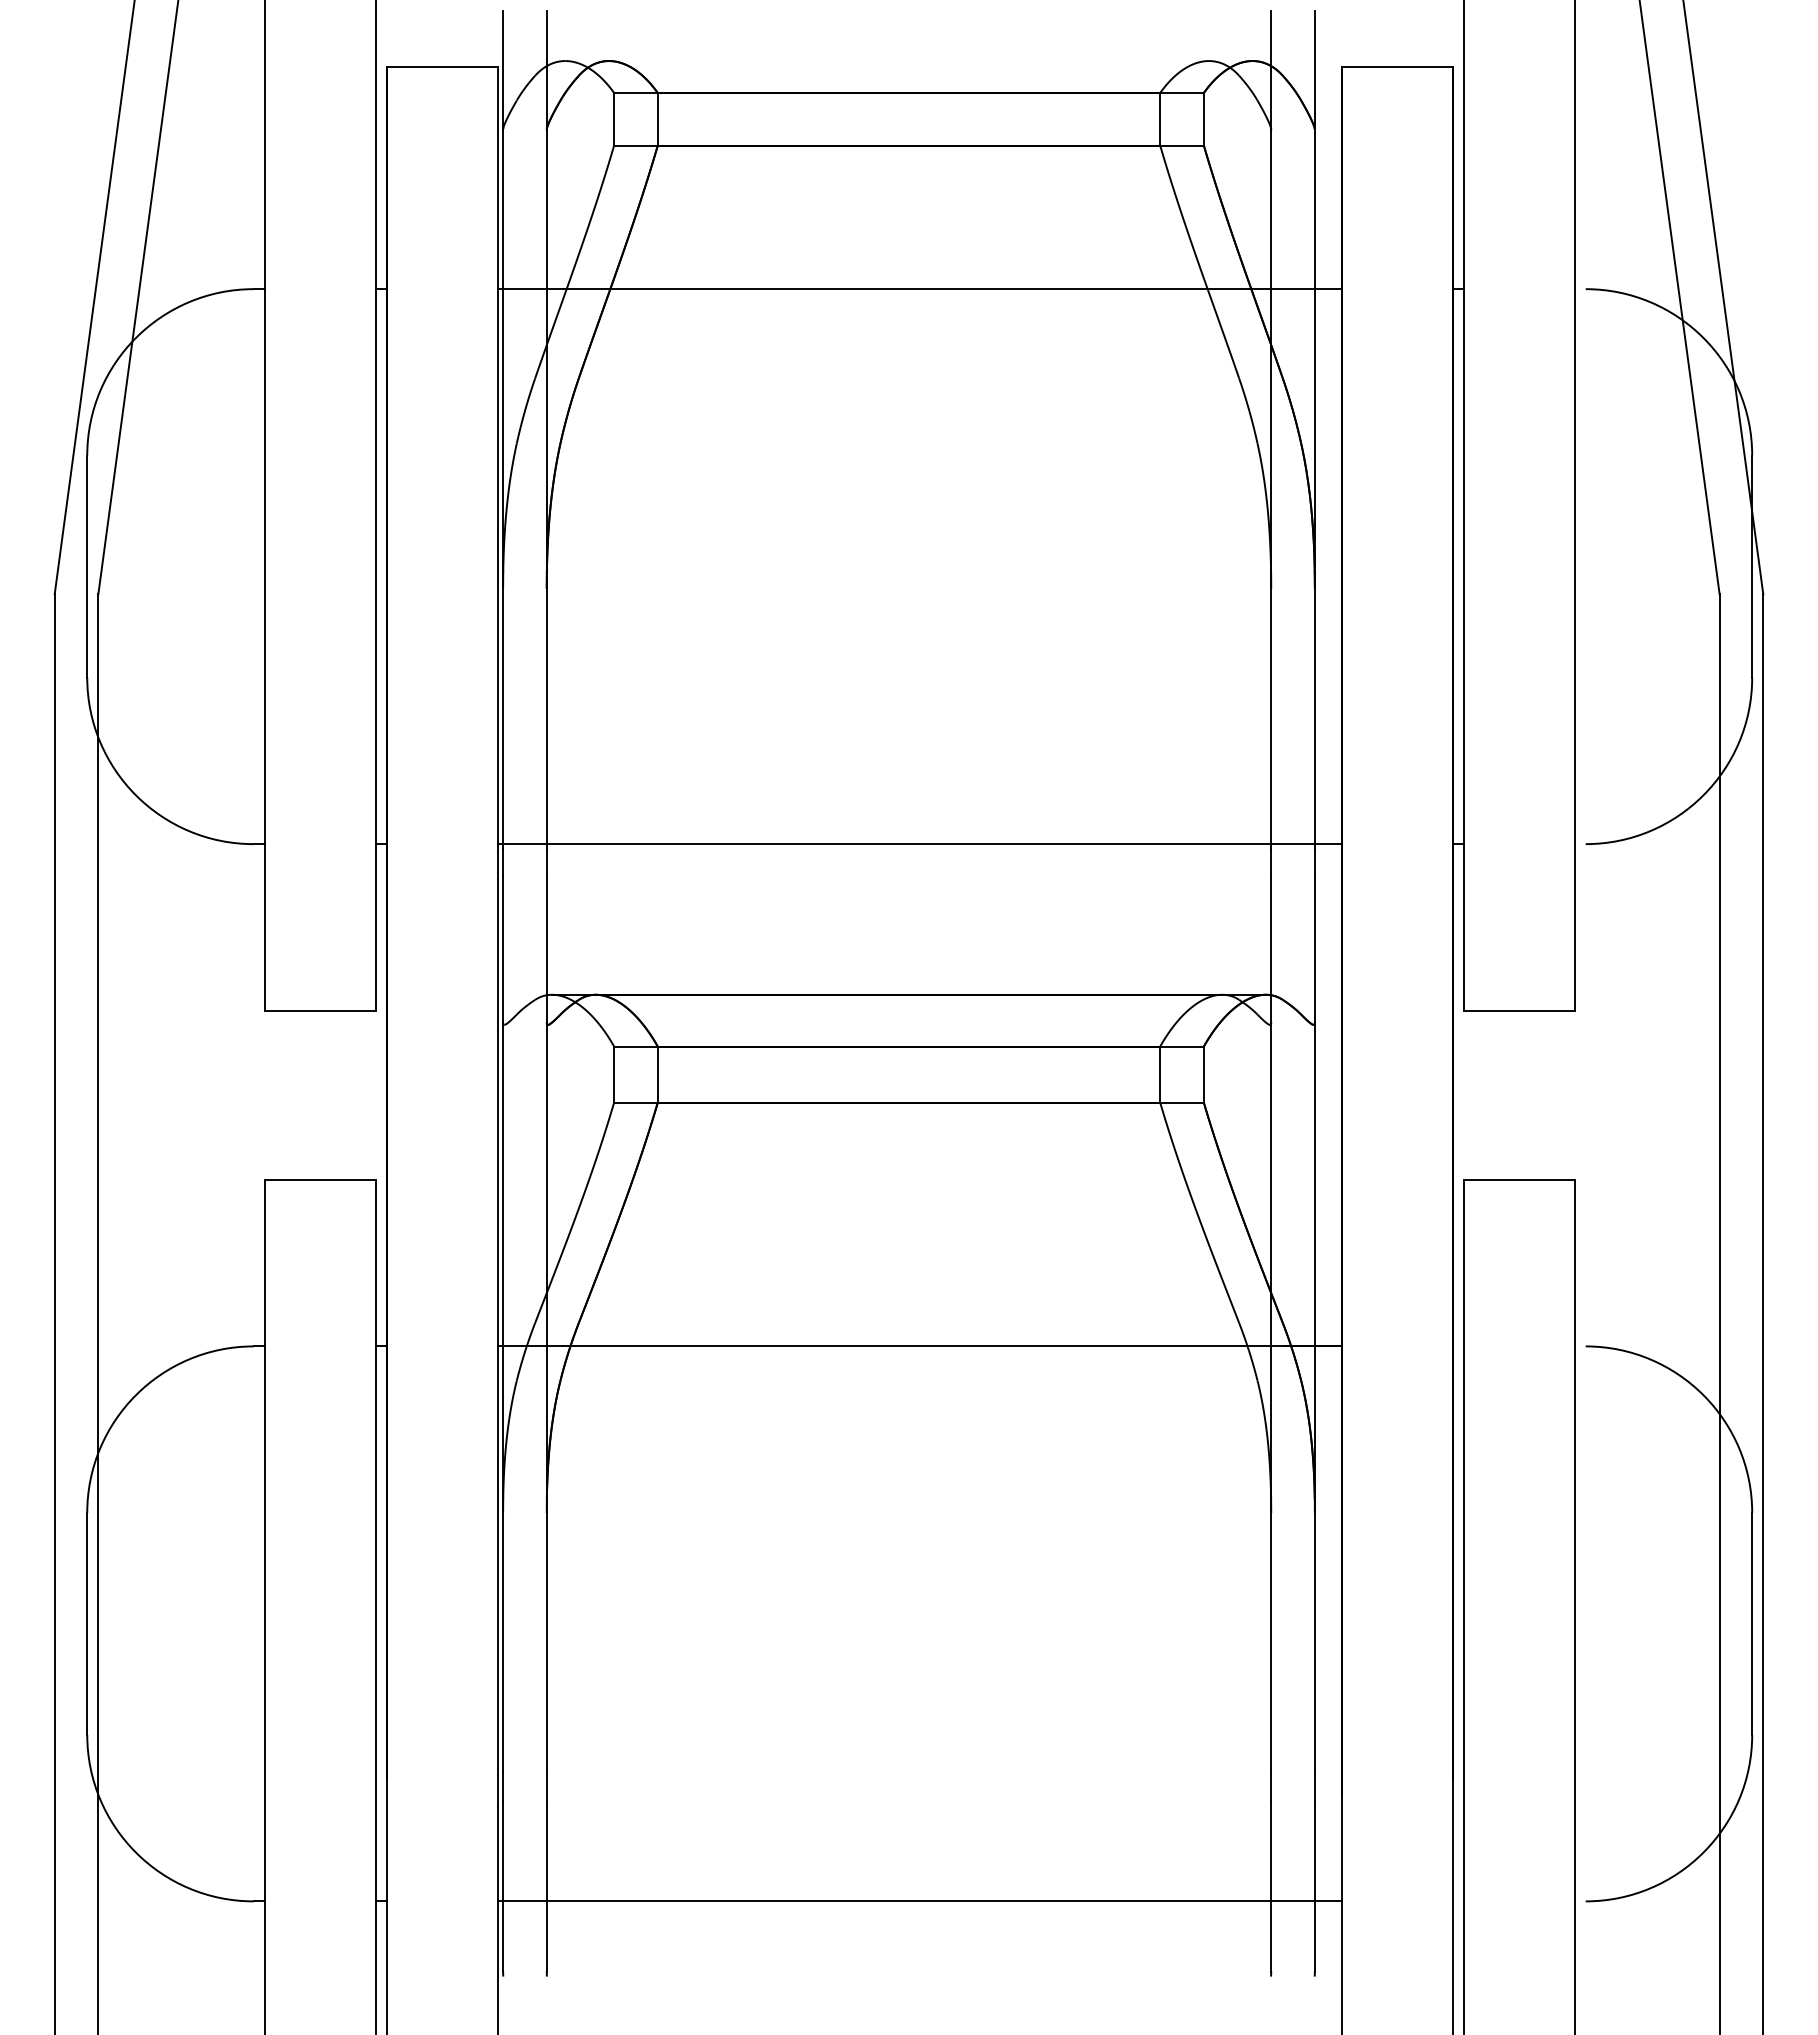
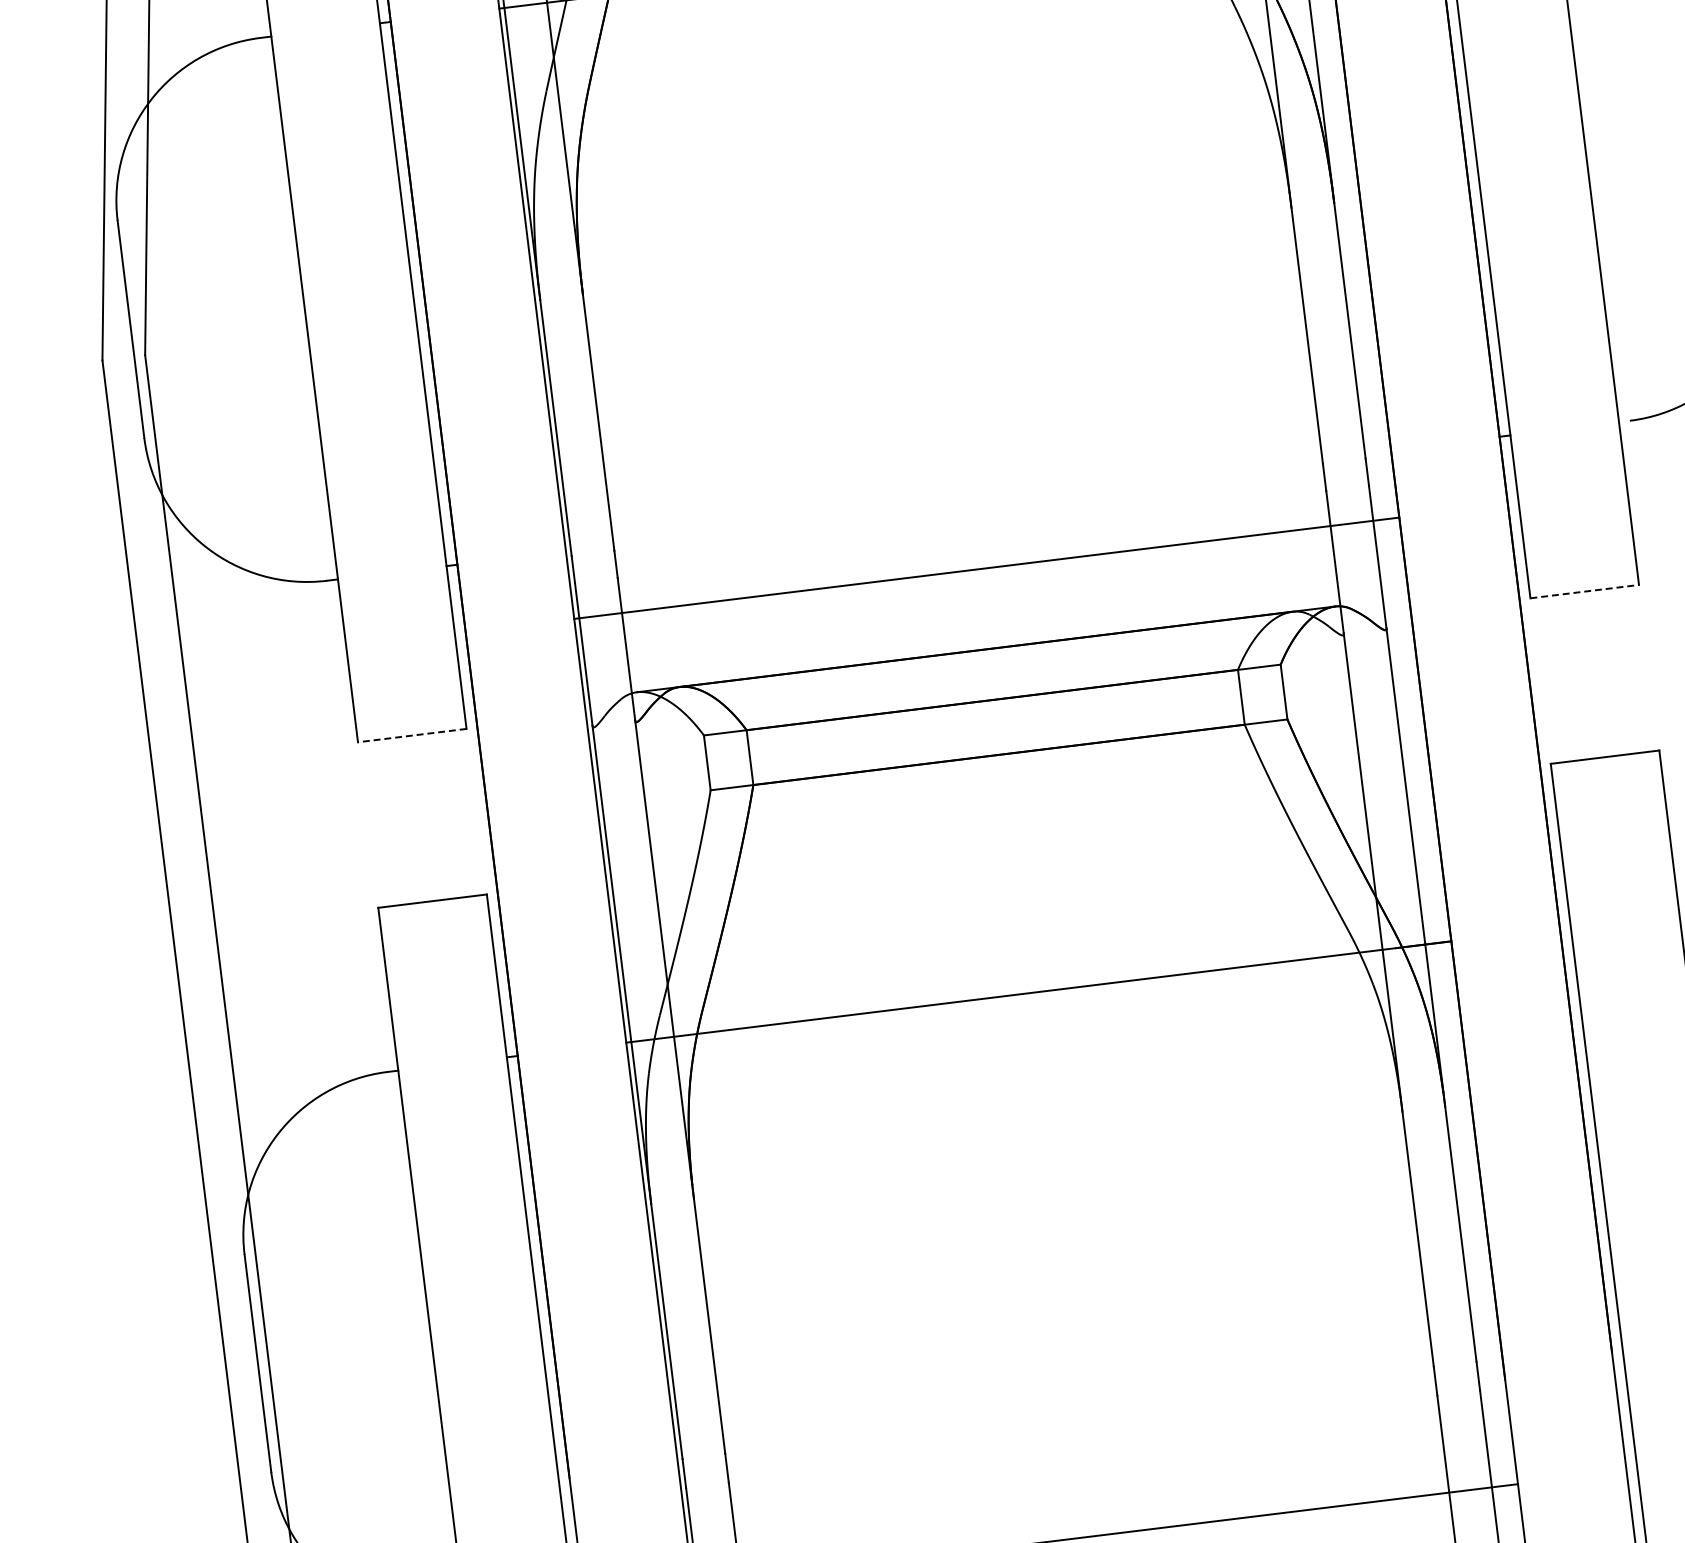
line: (919, 844) -> (986, 568), moved
line: (319, 1010) -> (411, 735), solid -> dashed
line: (1519, 1010) -> (1585, 591), solid -> dashed

